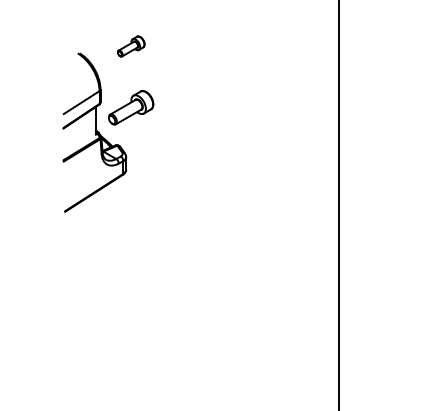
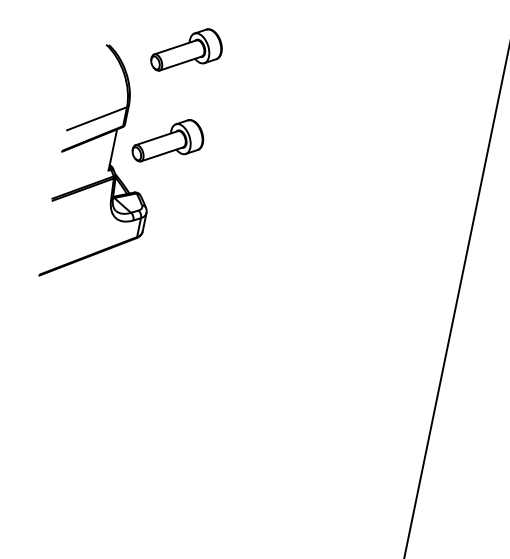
part: (131, 46) -> (187, 50), size x1.67

